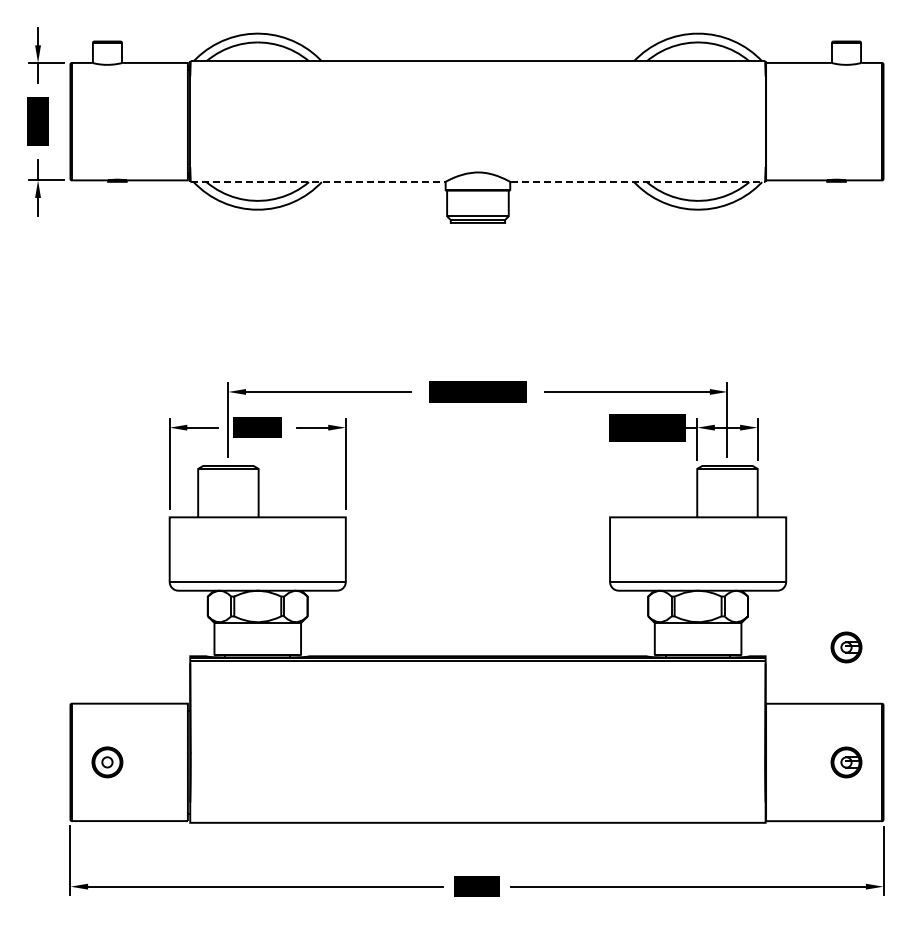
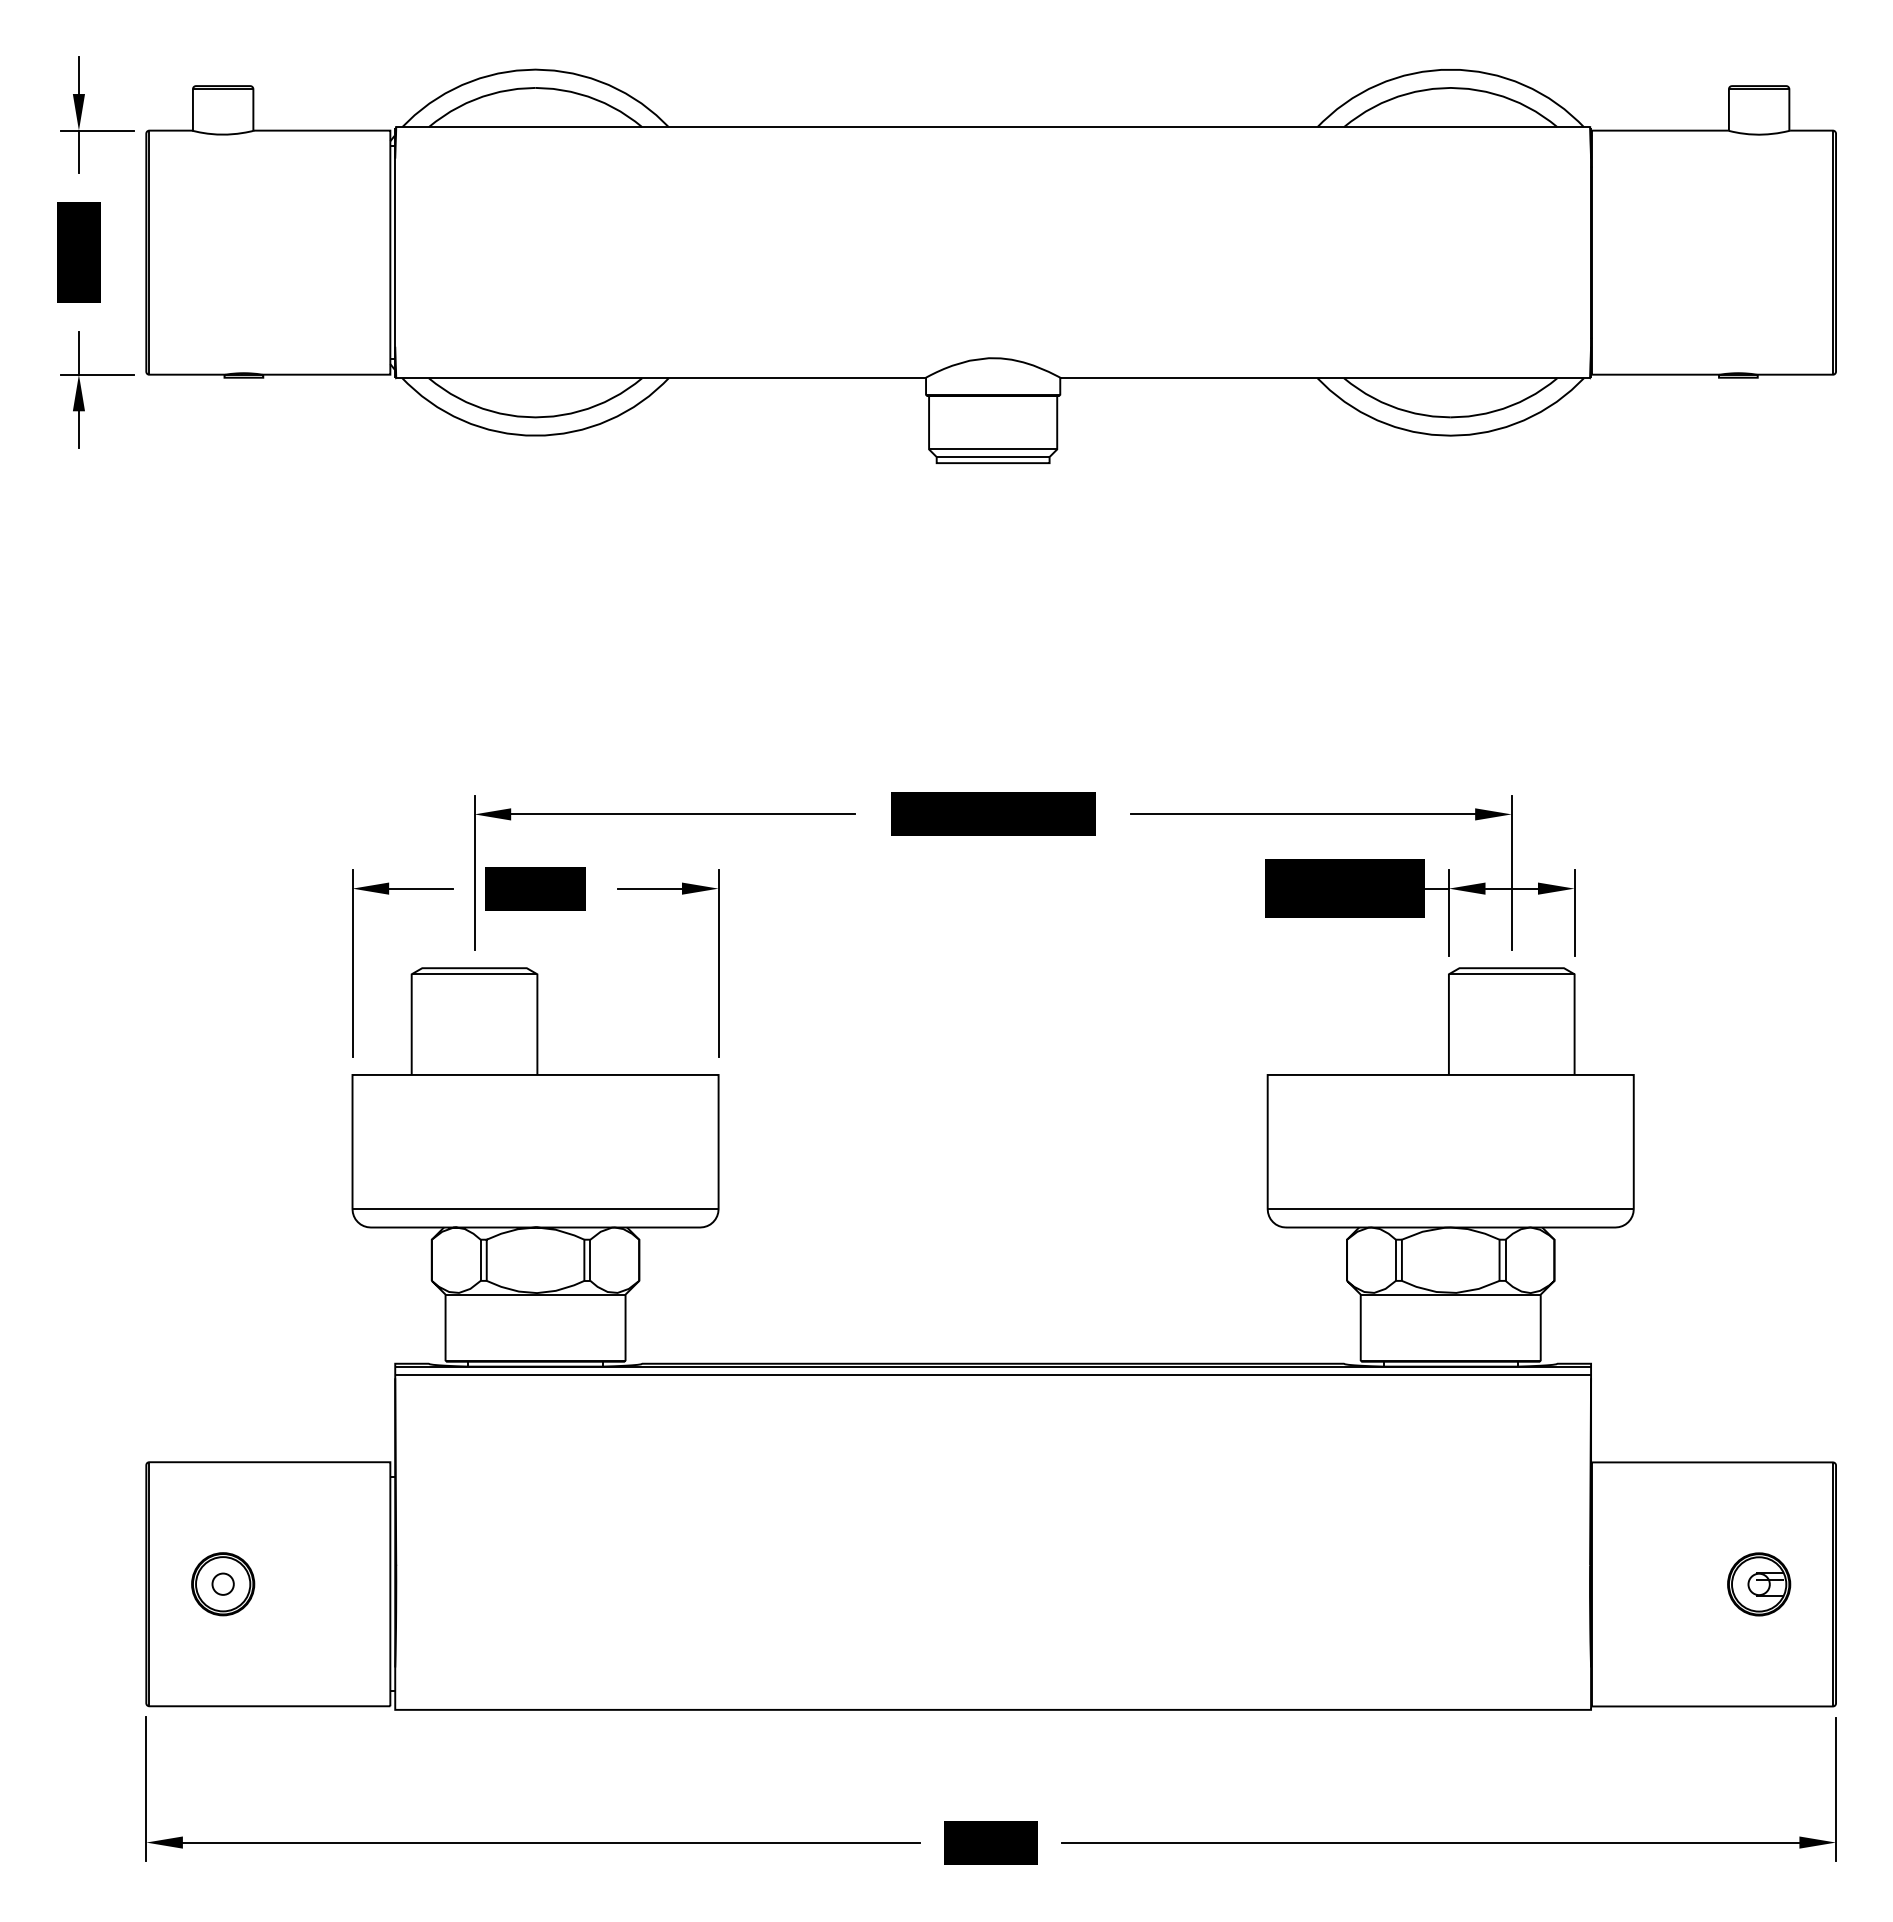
line: (318, 182) -> (661, 379), dashed -> solid
line: (638, 182) -> (1326, 379), dashed -> solid
part: (846, 647) -> (1759, 1345), removed

